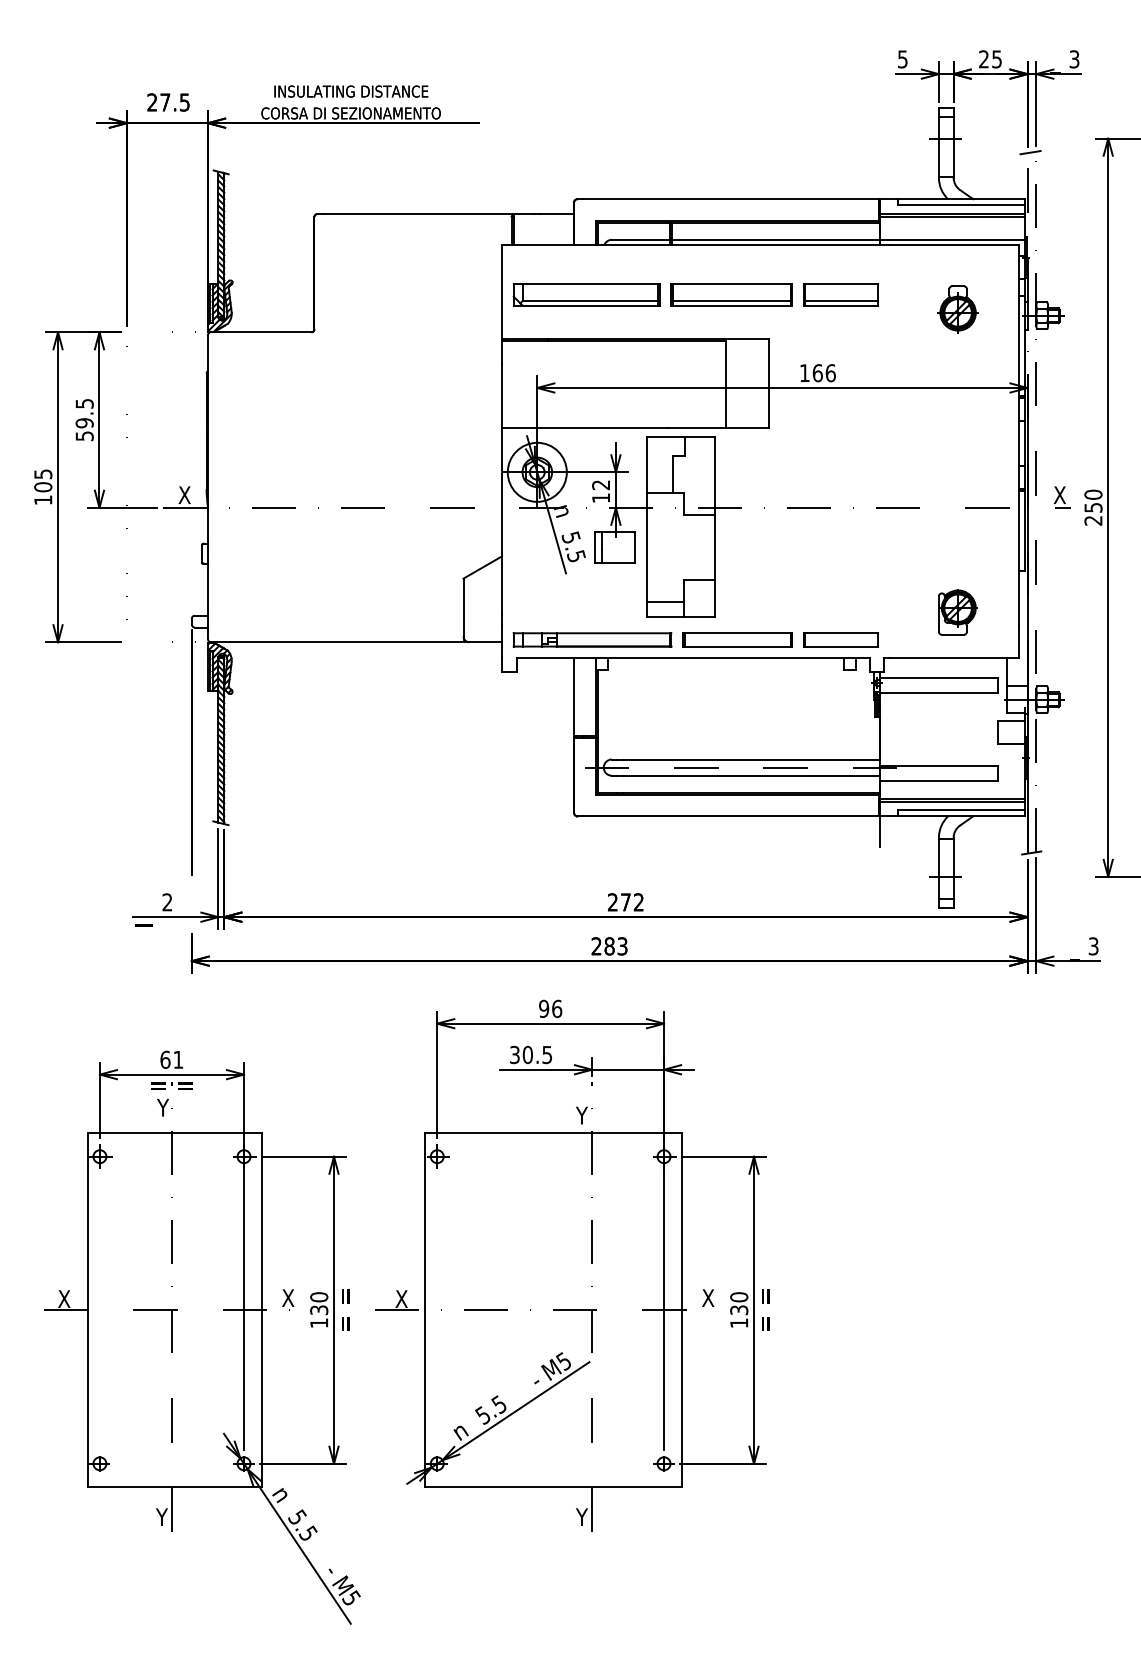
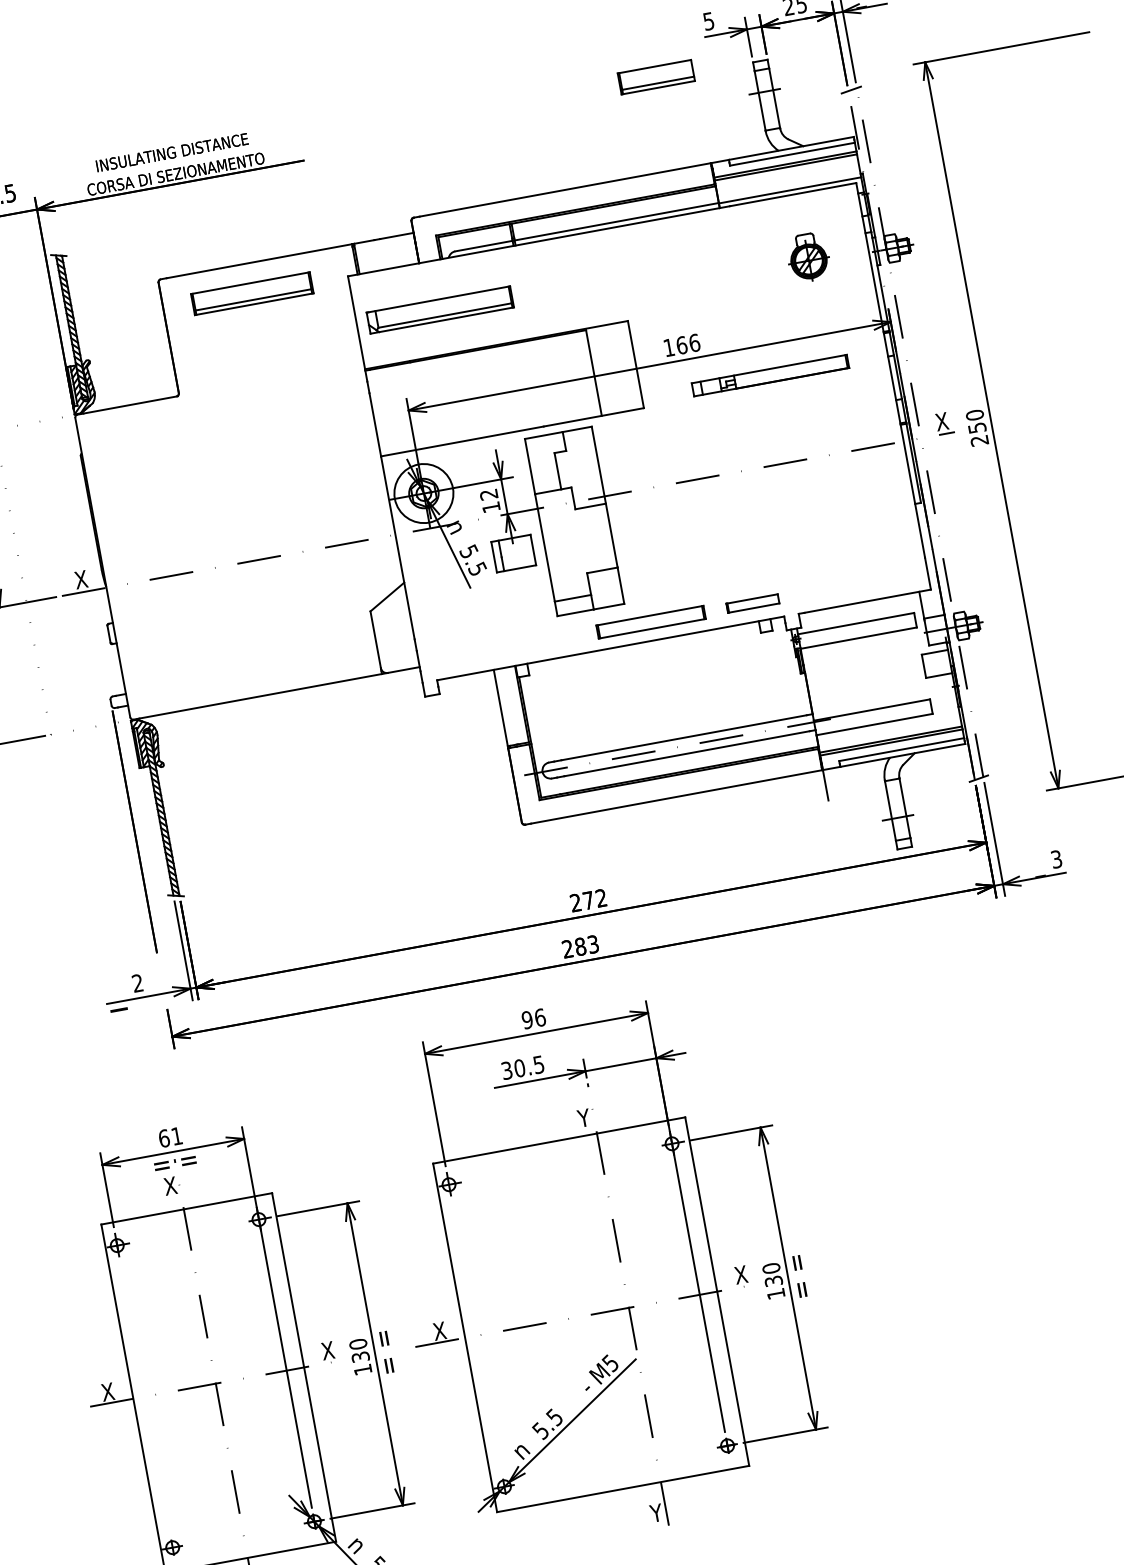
part: (731, 294) -> (252, 293), moved
part: (840, 294) -> (655, 77), moved
part: (957, 612) -> (862, 555), removed
part: (592, 639) -> (770, 375), moved
part: (840, 639) -> (752, 603), size x0.7
text: (163, 1107) -> (170, 1185), Y -> X

